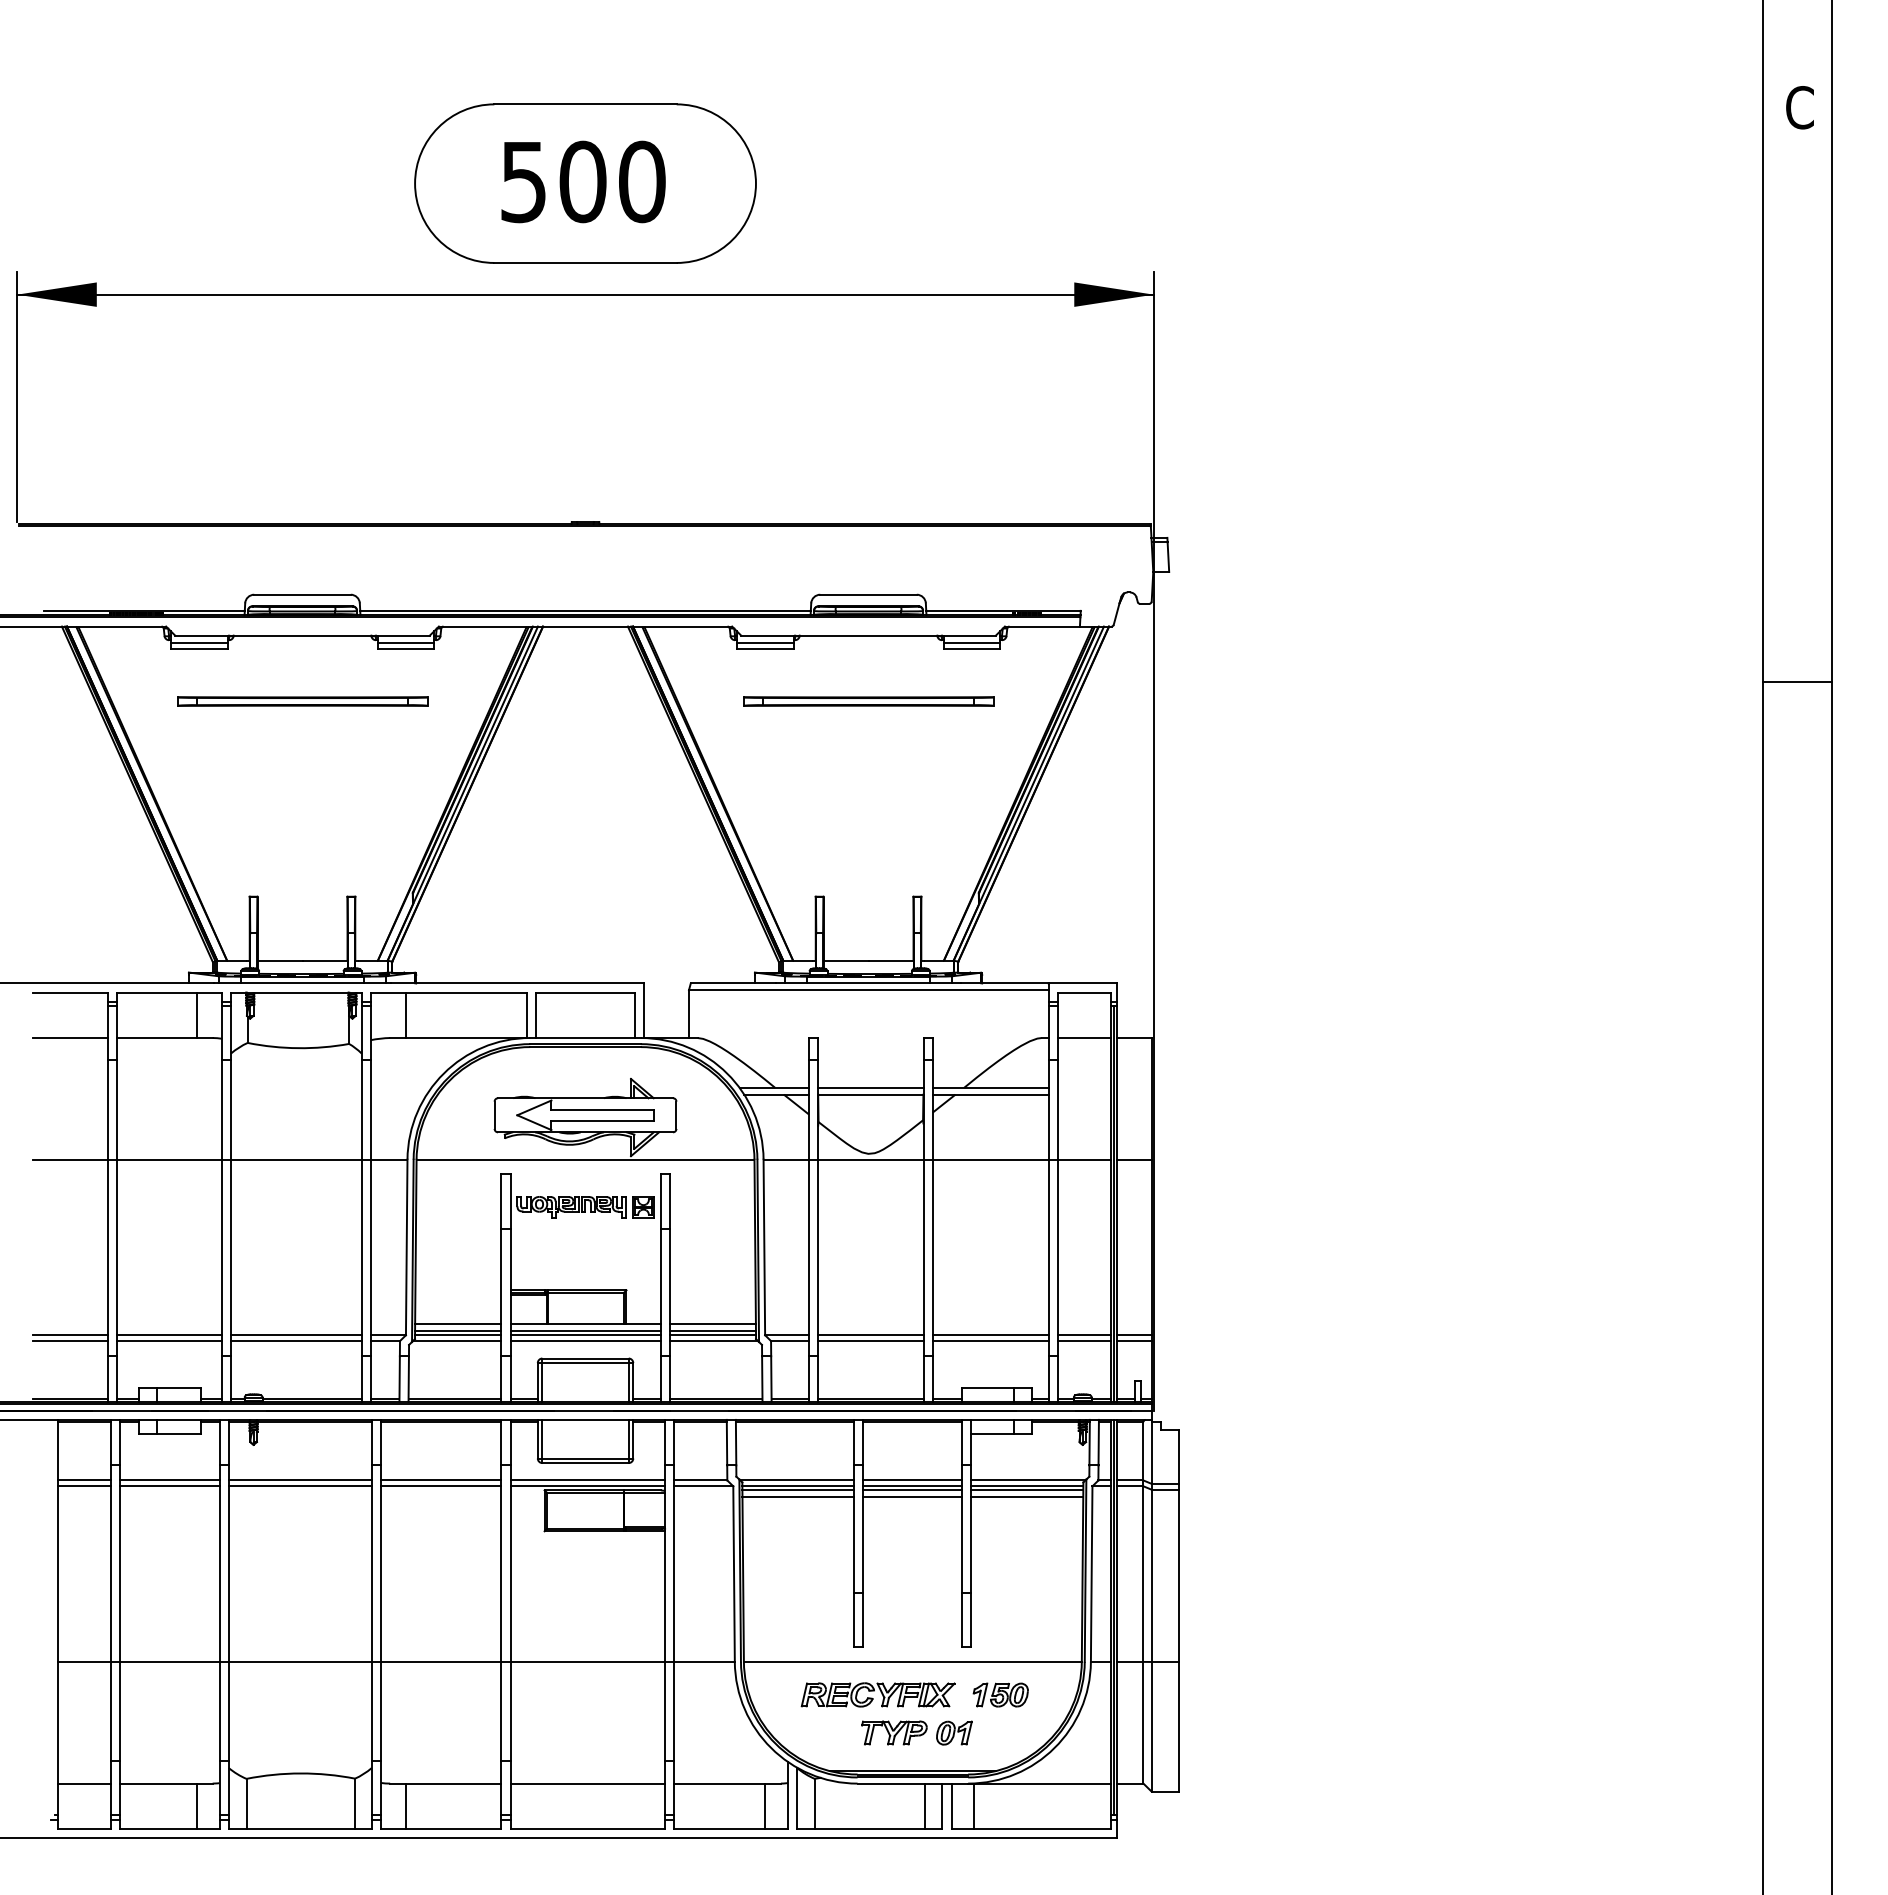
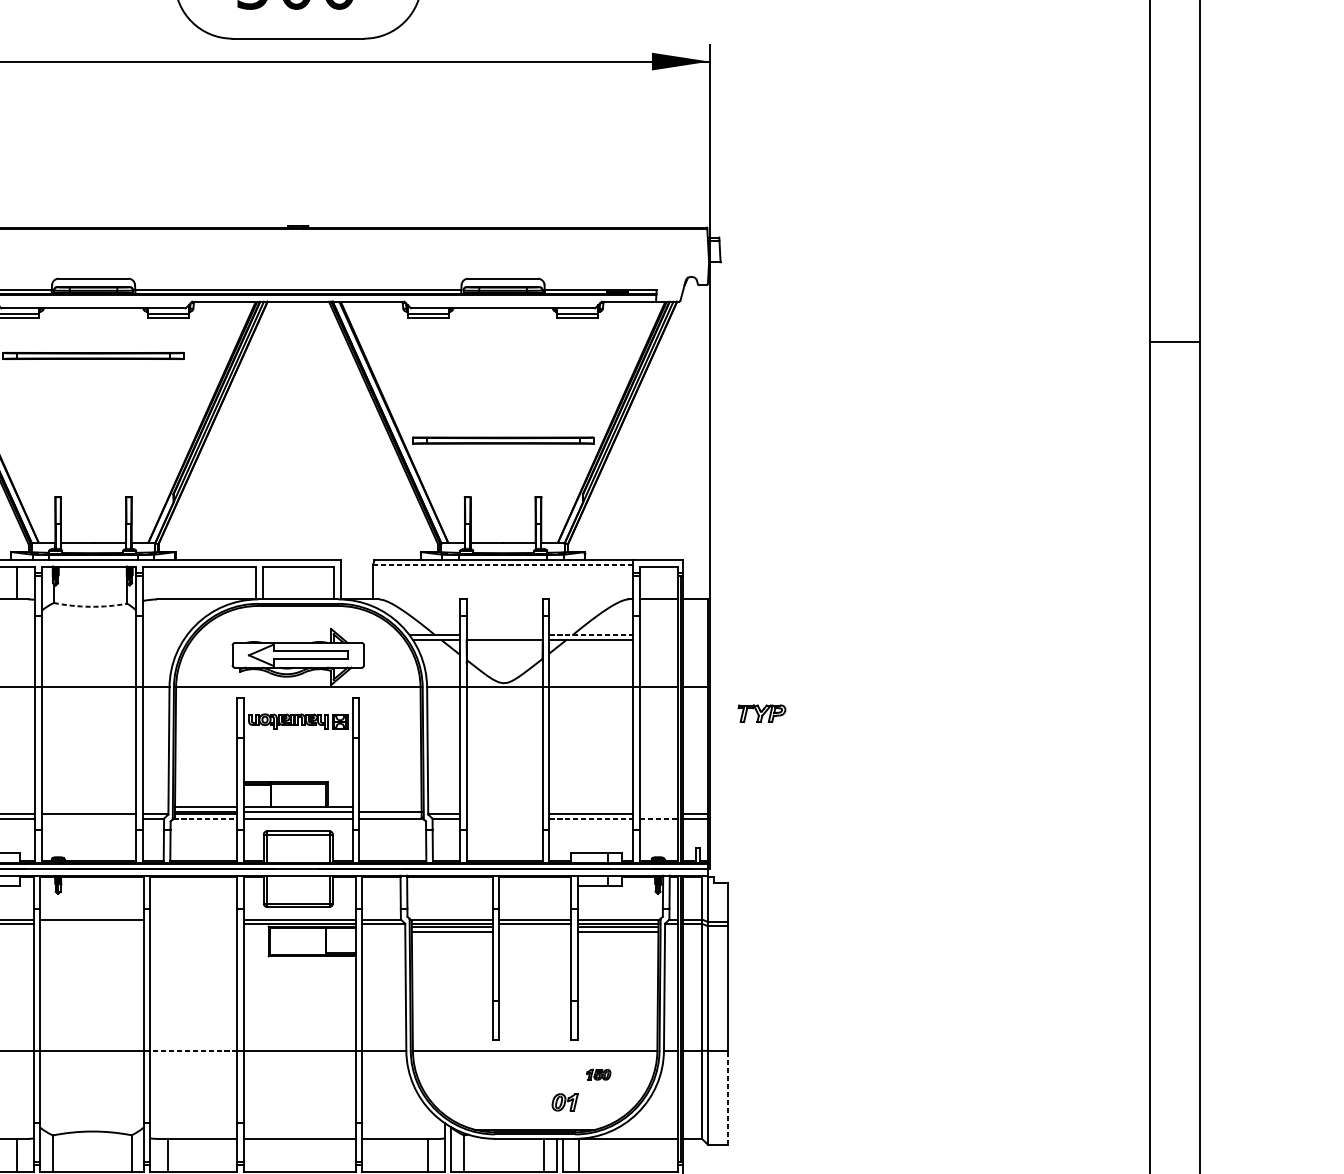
part: (868, 701) -> (503, 440), moved
line: (868, 990) -> (503, 565), solid -> dashed
line: (405, 1015) -> (168, 583), removed
arc: (298, 1048) -> (90, 607), solid -> dashed
line: (870, 1087) -> (504, 635), removed
line: (991, 1087) -> (592, 635), solid -> dashed
line: (712, 1324) -> (390, 806), removed
line: (585, 1335) -> (298, 814), removed
line: (712, 1335) -> (390, 814), removed
line: (870, 1335) -> (504, 814), removed
line: (1083, 1335) -> (658, 814), removed
line: (295, 1341) -> (88, 818), removed
line: (457, 1341) -> (205, 818), solid -> dashed
line: (870, 1341) -> (504, 818), removed
line: (991, 1341) -> (592, 818), solid -> dashed
line: (1084, 1341) -> (659, 818), solid -> dashed
line: (440, 1480) -> (193, 919), removed
line: (299, 1486) -> (91, 923), removed
line: (440, 1486) -> (193, 923), removed
line: (912, 1490) -> (534, 926), removed
line: (912, 1497) -> (534, 931), removed
line: (440, 1661) -> (193, 1050), solid -> dashed
part: (877, 1694) -> (509, 1074), removed
part: (1000, 1694) -> (598, 1074), size x0.6
line: (1178, 1726) -> (727, 1097), solid -> dashed
part: (894, 1732) -> (762, 713), moved

